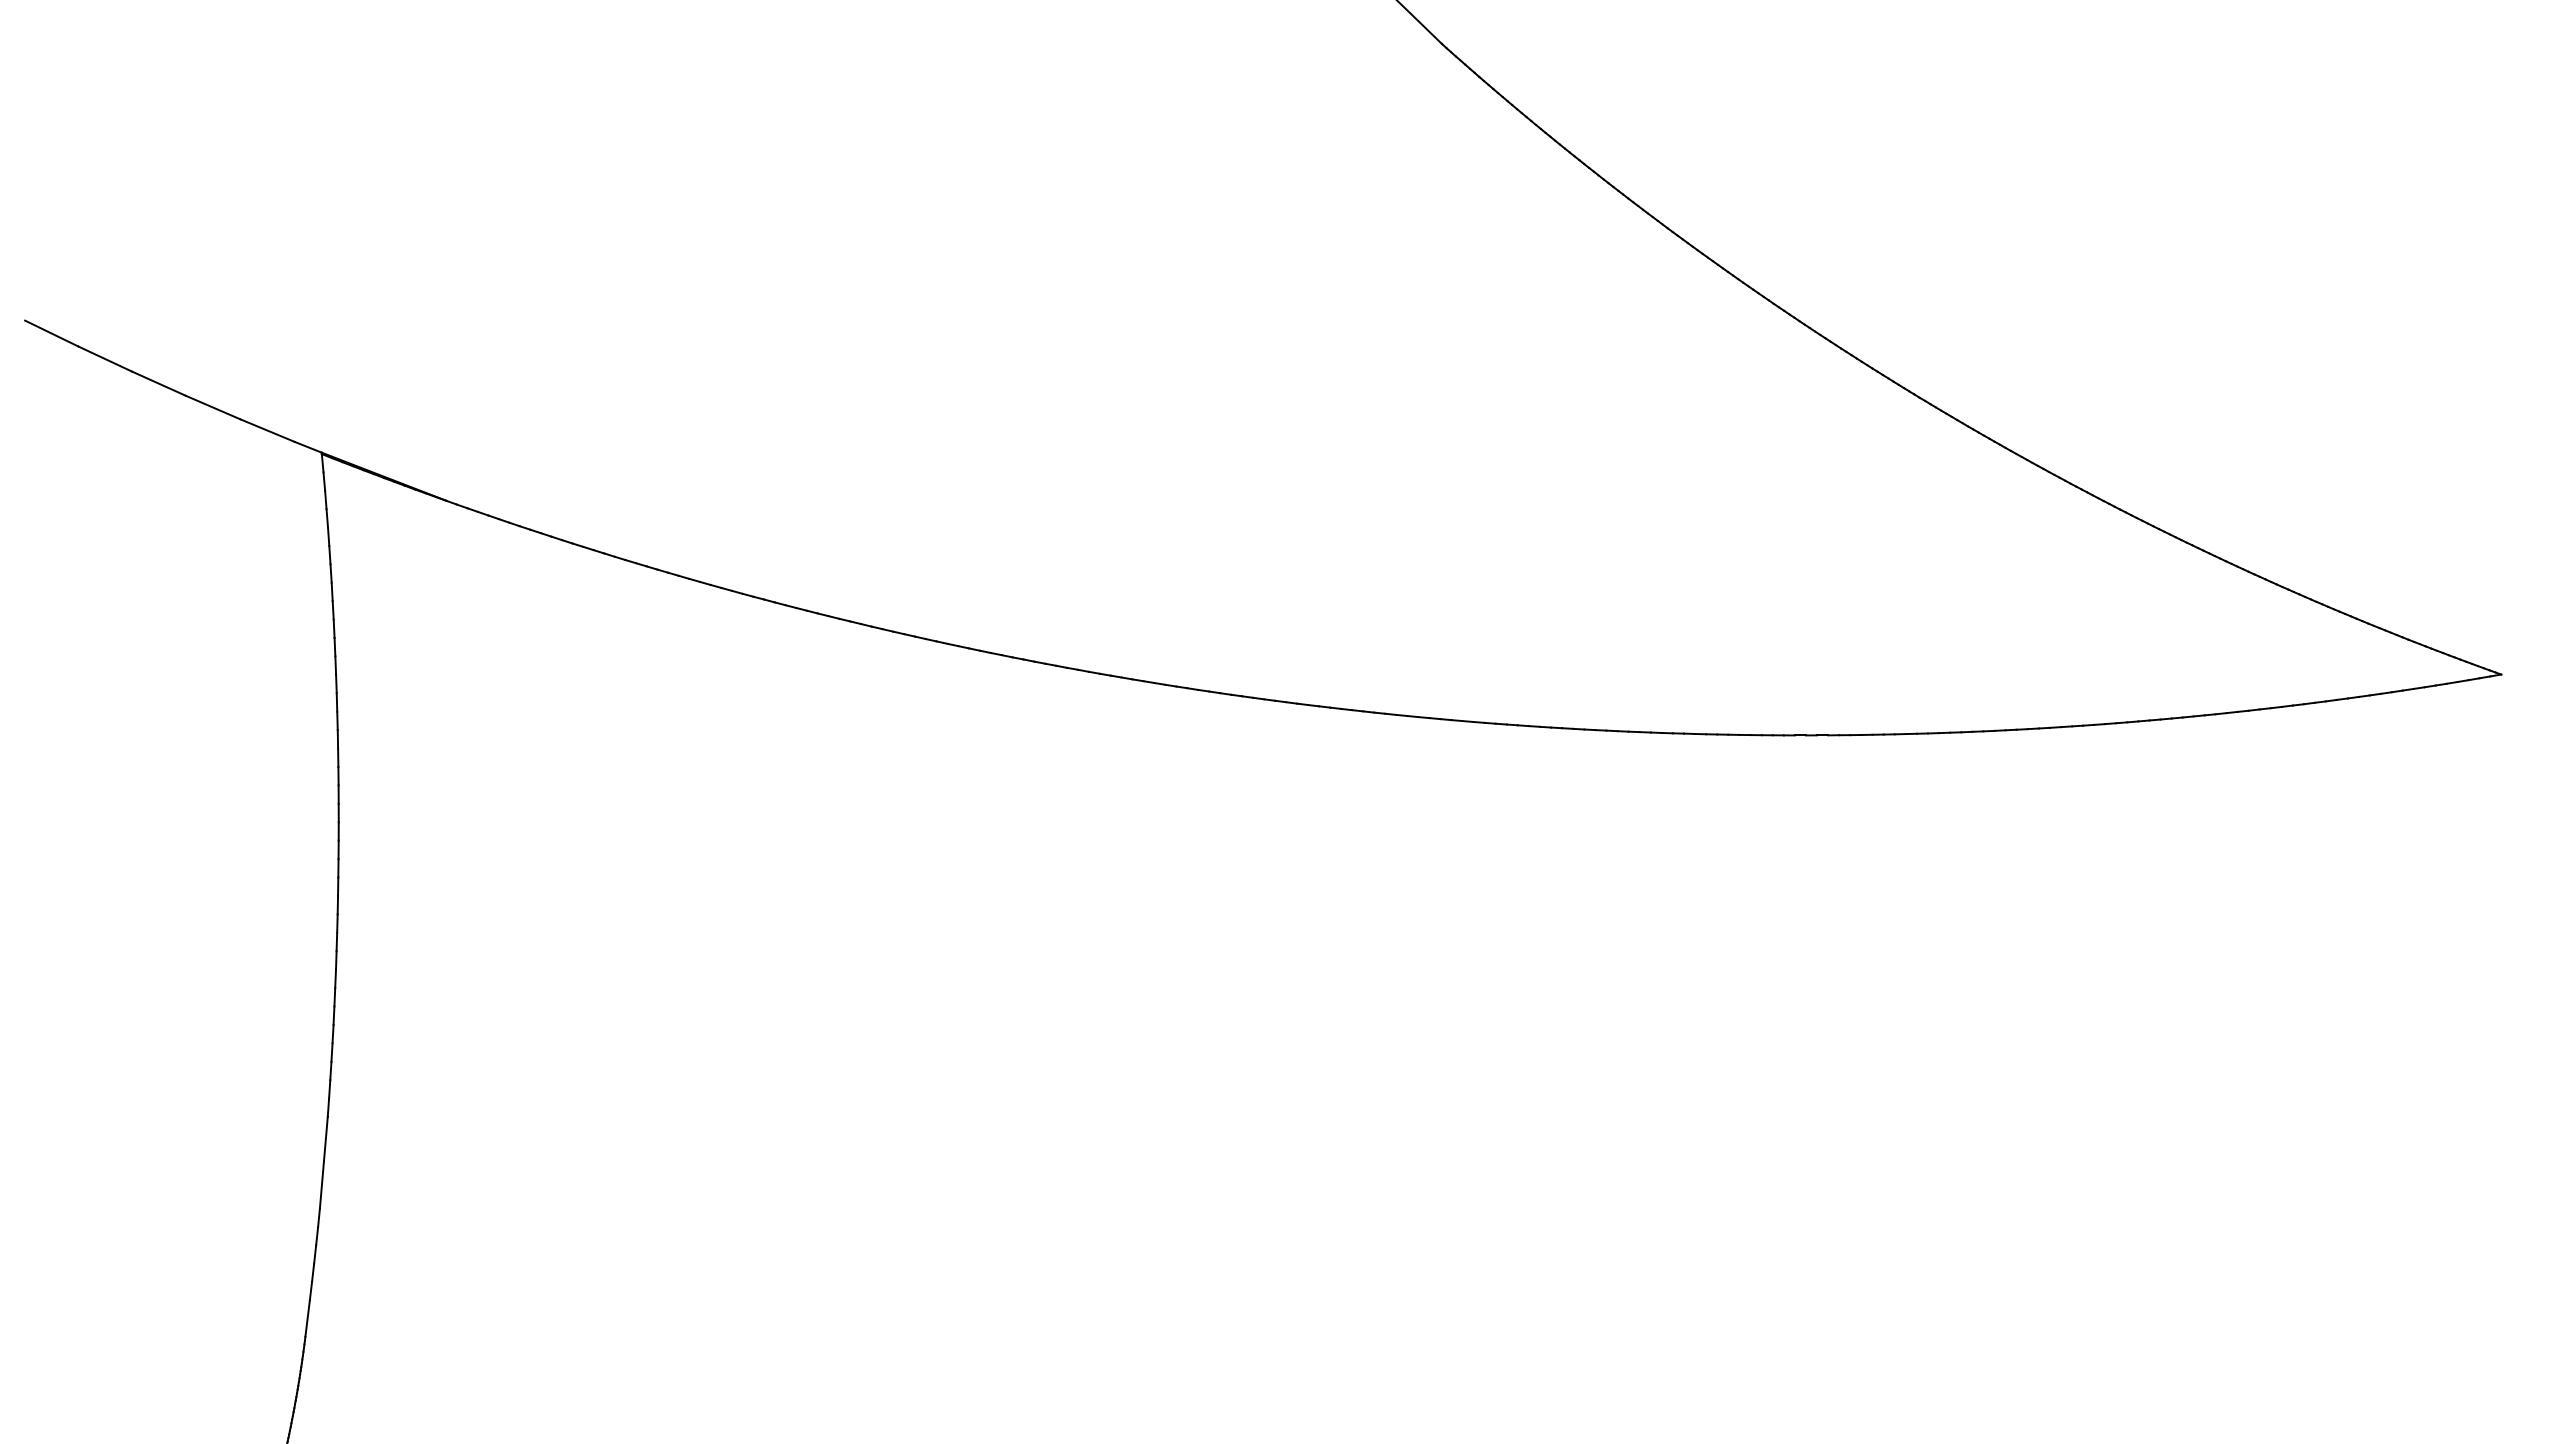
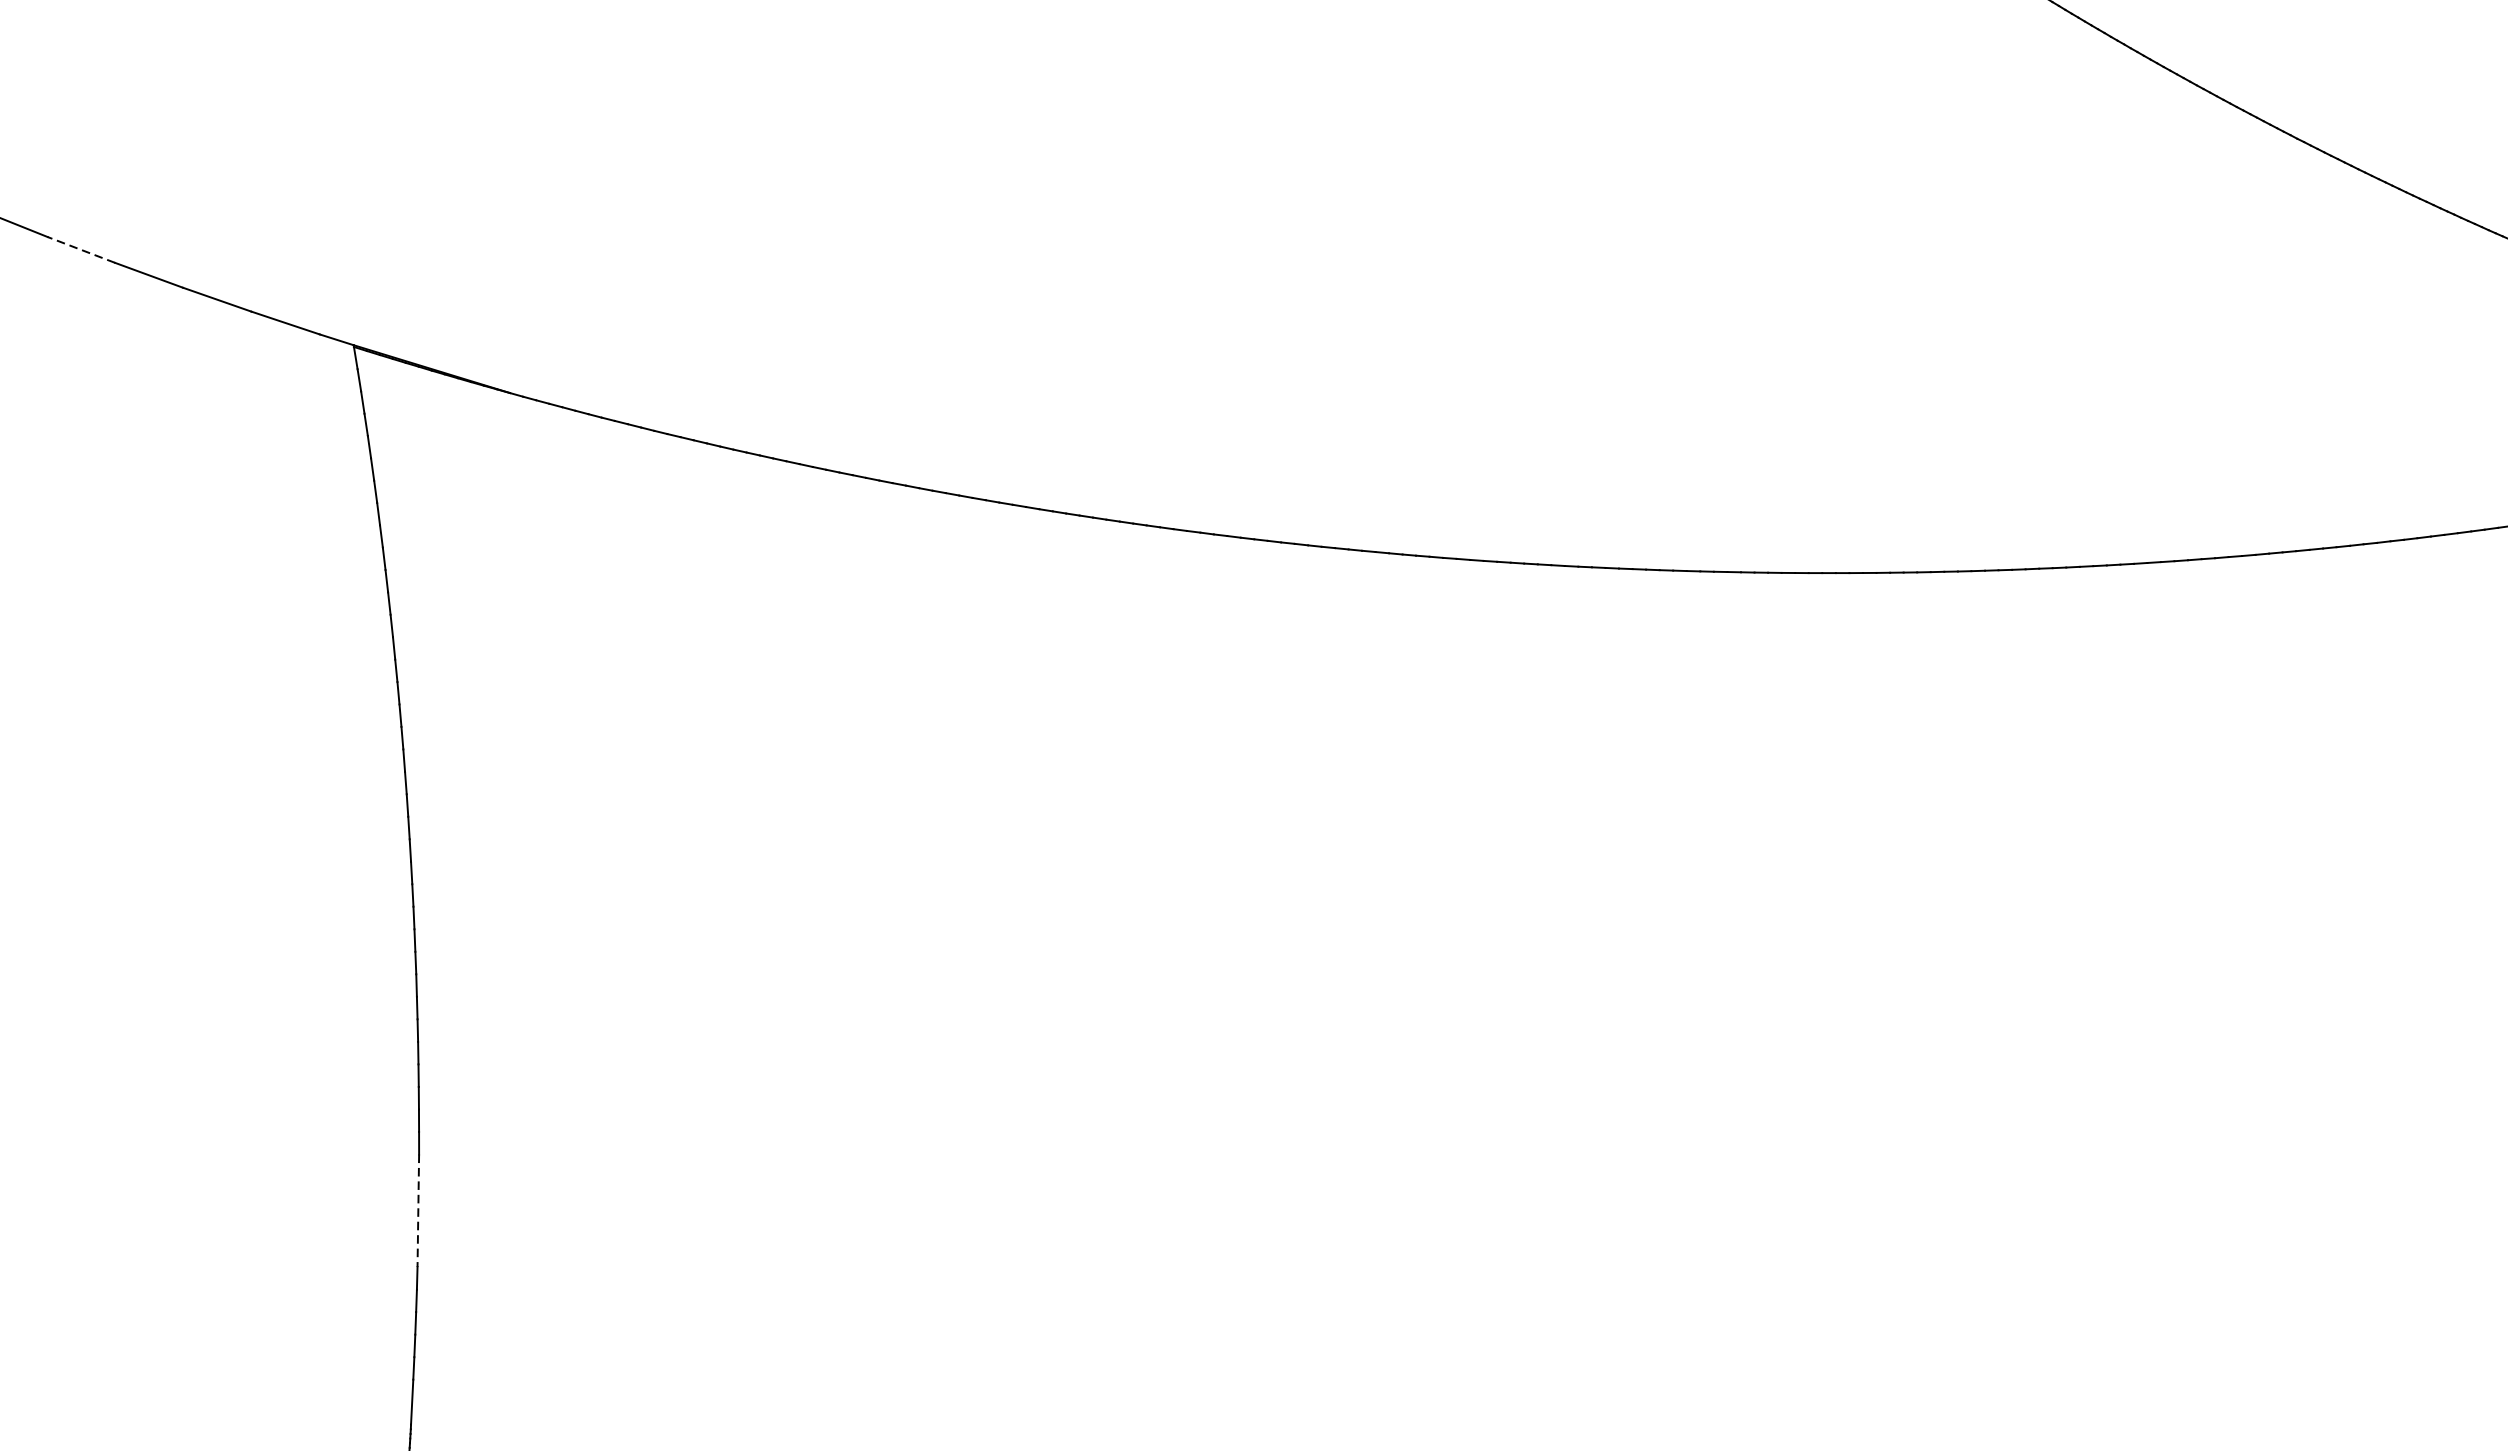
line: (105, 358) -> (81, 249), solid -> dashed
line: (323, 1163) -> (417, 1211), solid -> dashed

